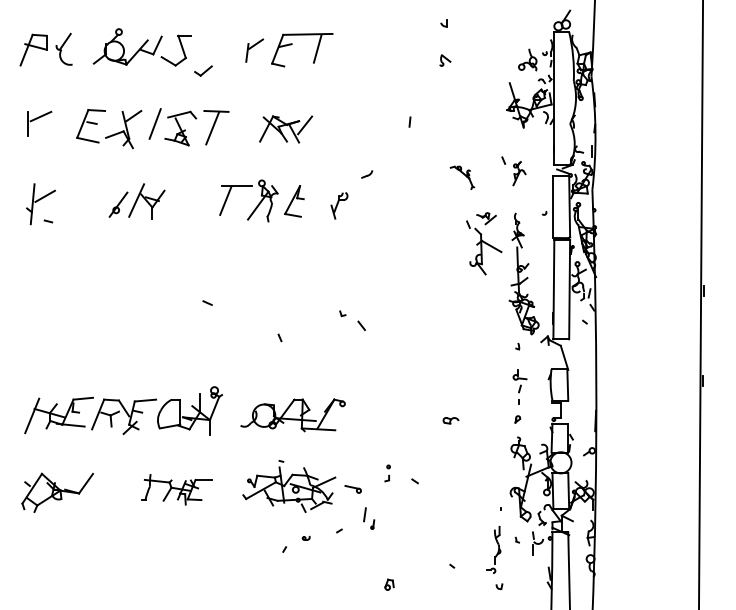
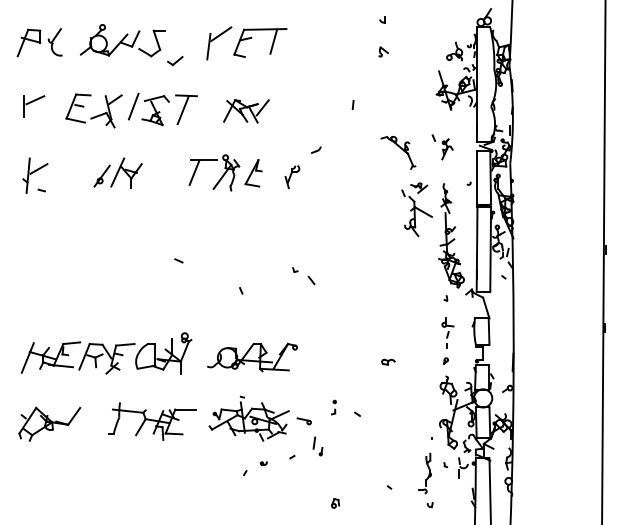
part: (254, 50) -> (219, 43), size x1.67
part: (462, 177) -> (398, 152), size x1.67
part: (176, 489) -> (152, 421), size x1.43

